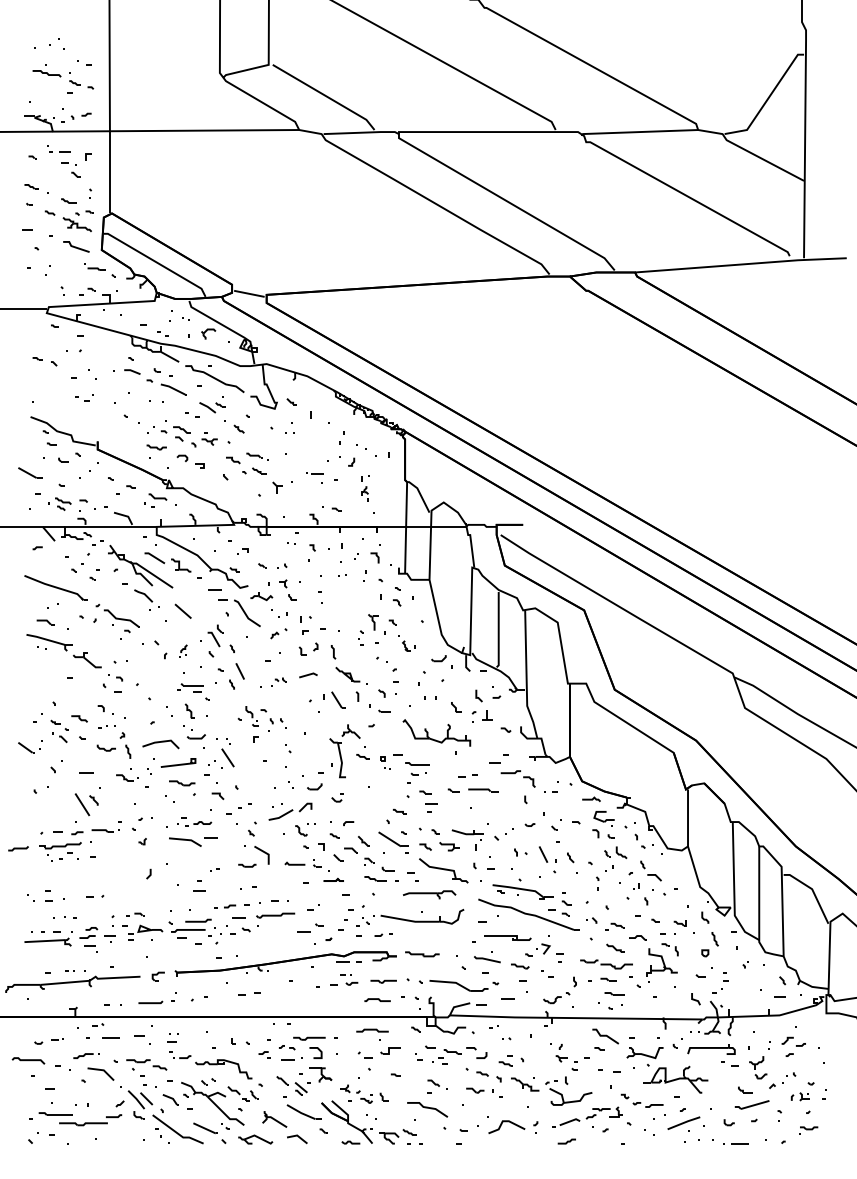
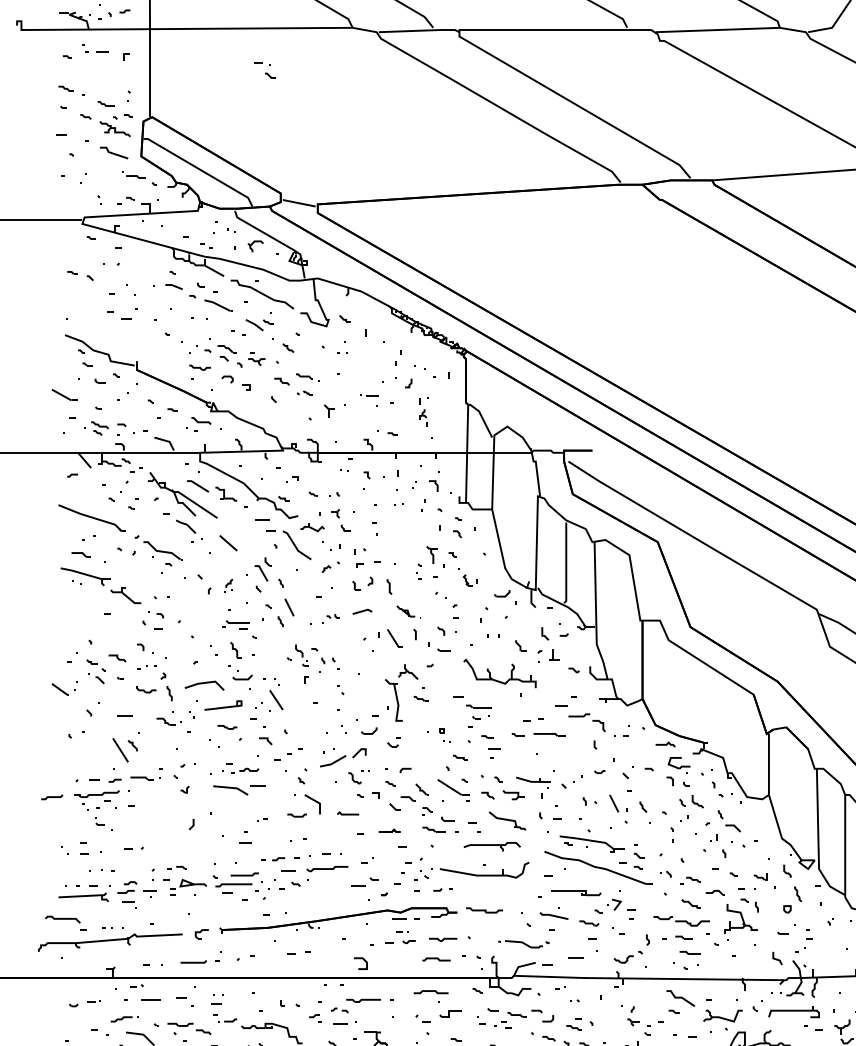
part: (70, 169) -> (264, 70), moved
part: (84, 397) -> (122, 314), size x1.6
part: (254, 470) -> (304, 392), size x0.6
part: (351, 675) -> (408, 611), size x0.7
part: (385, 762) -> (445, 735), moved
part: (182, 783) -> (227, 727), size x0.7
part: (321, 865) -> (104, 823), moved
part: (443, 870) -> (507, 820), size x0.7
part: (459, 985) -> (524, 943), size x0.6
curve: (317, 1049) -> (362, 959), moved
curve: (28, 1060) -> (62, 919), moved

